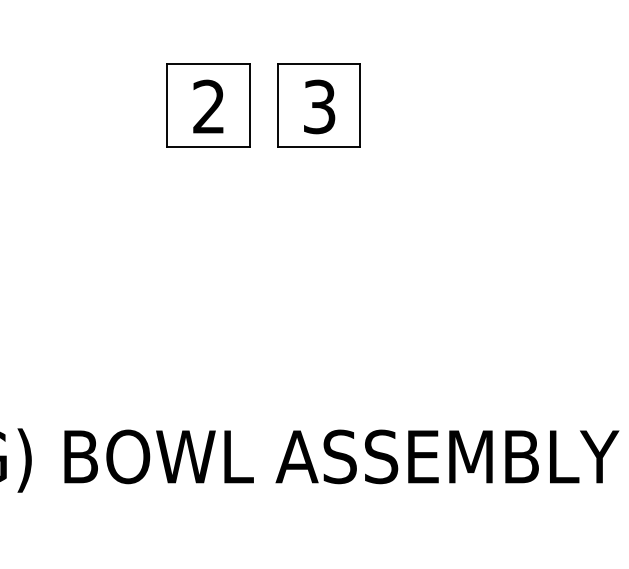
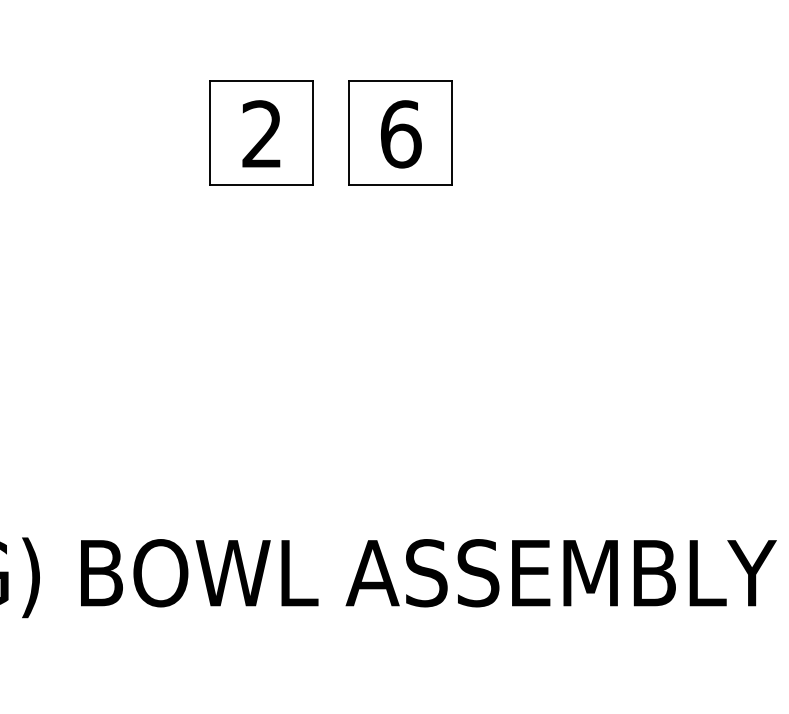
text: (319, 106) -> (400, 133), 3 -> 6

